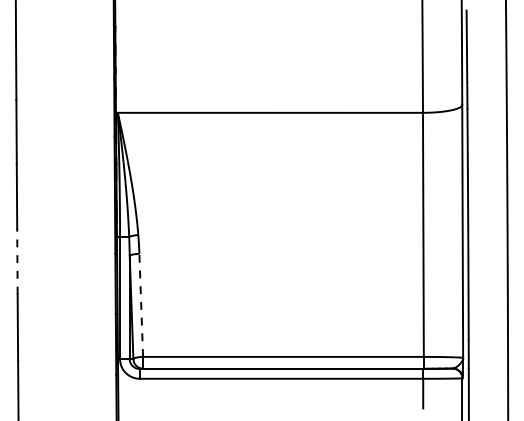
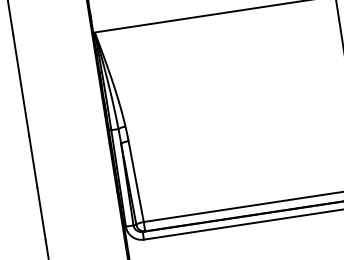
line: (17, 261) -> (33, 161), dashed -> solid
line: (141, 305) -> (136, 181), dashed -> solid

